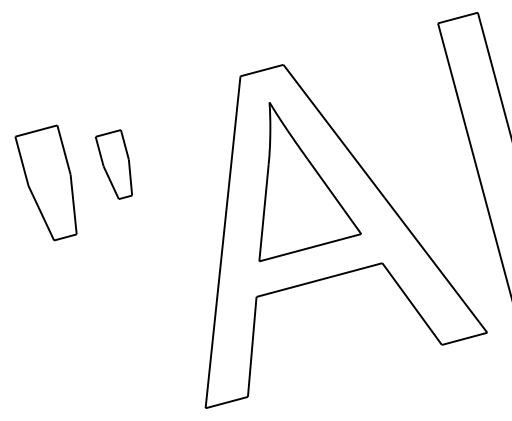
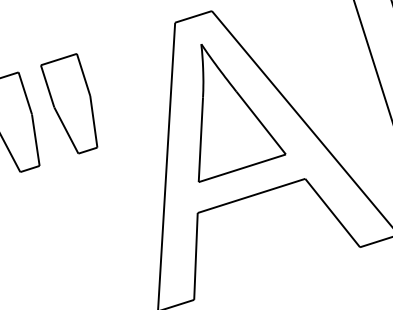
part: (113, 164) -> (68, 104), size x1.67

